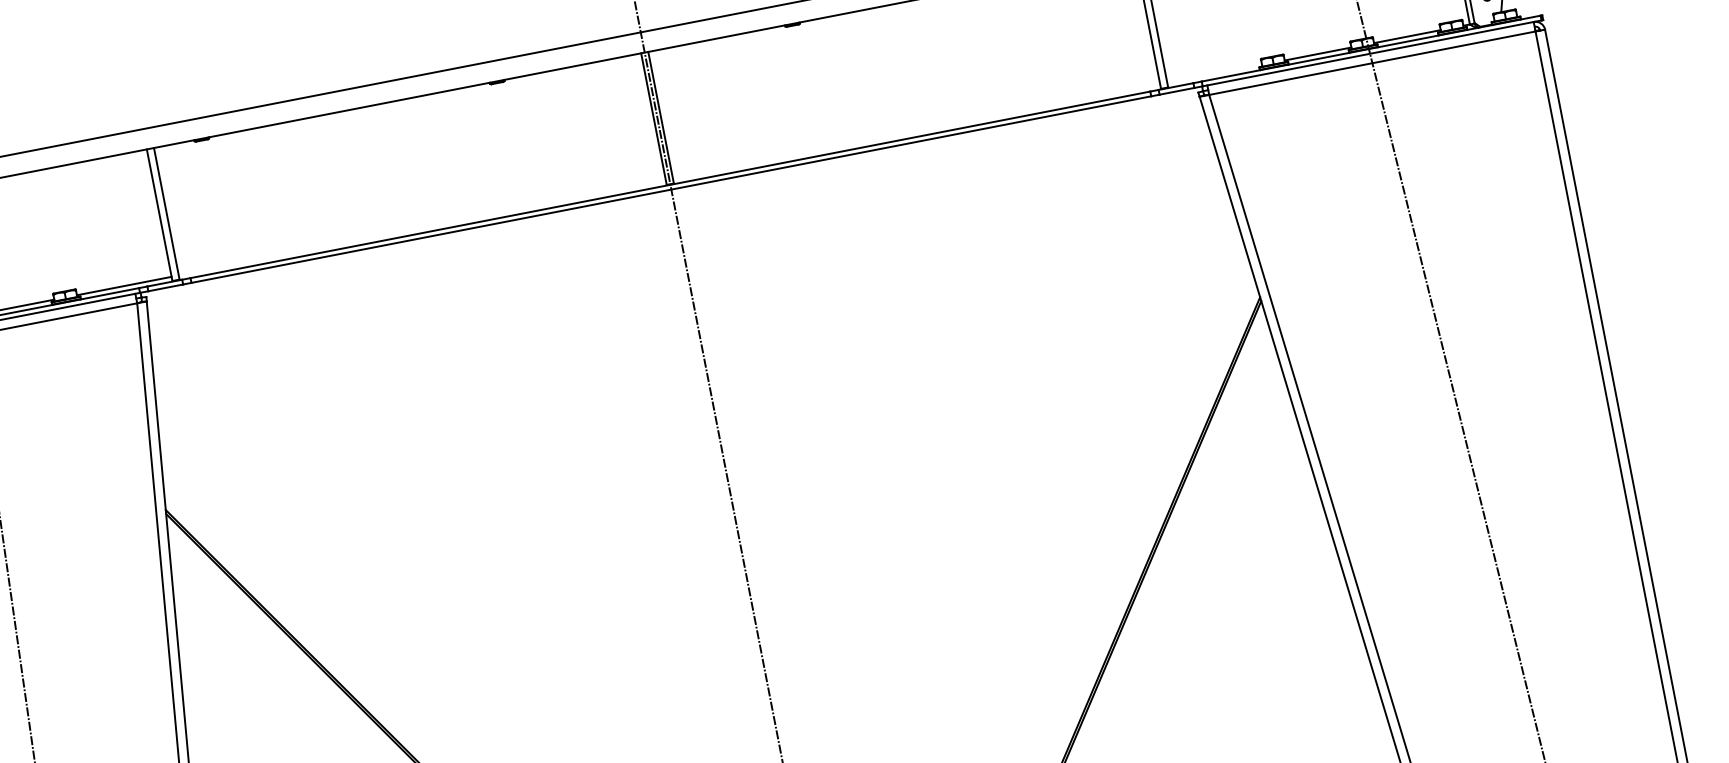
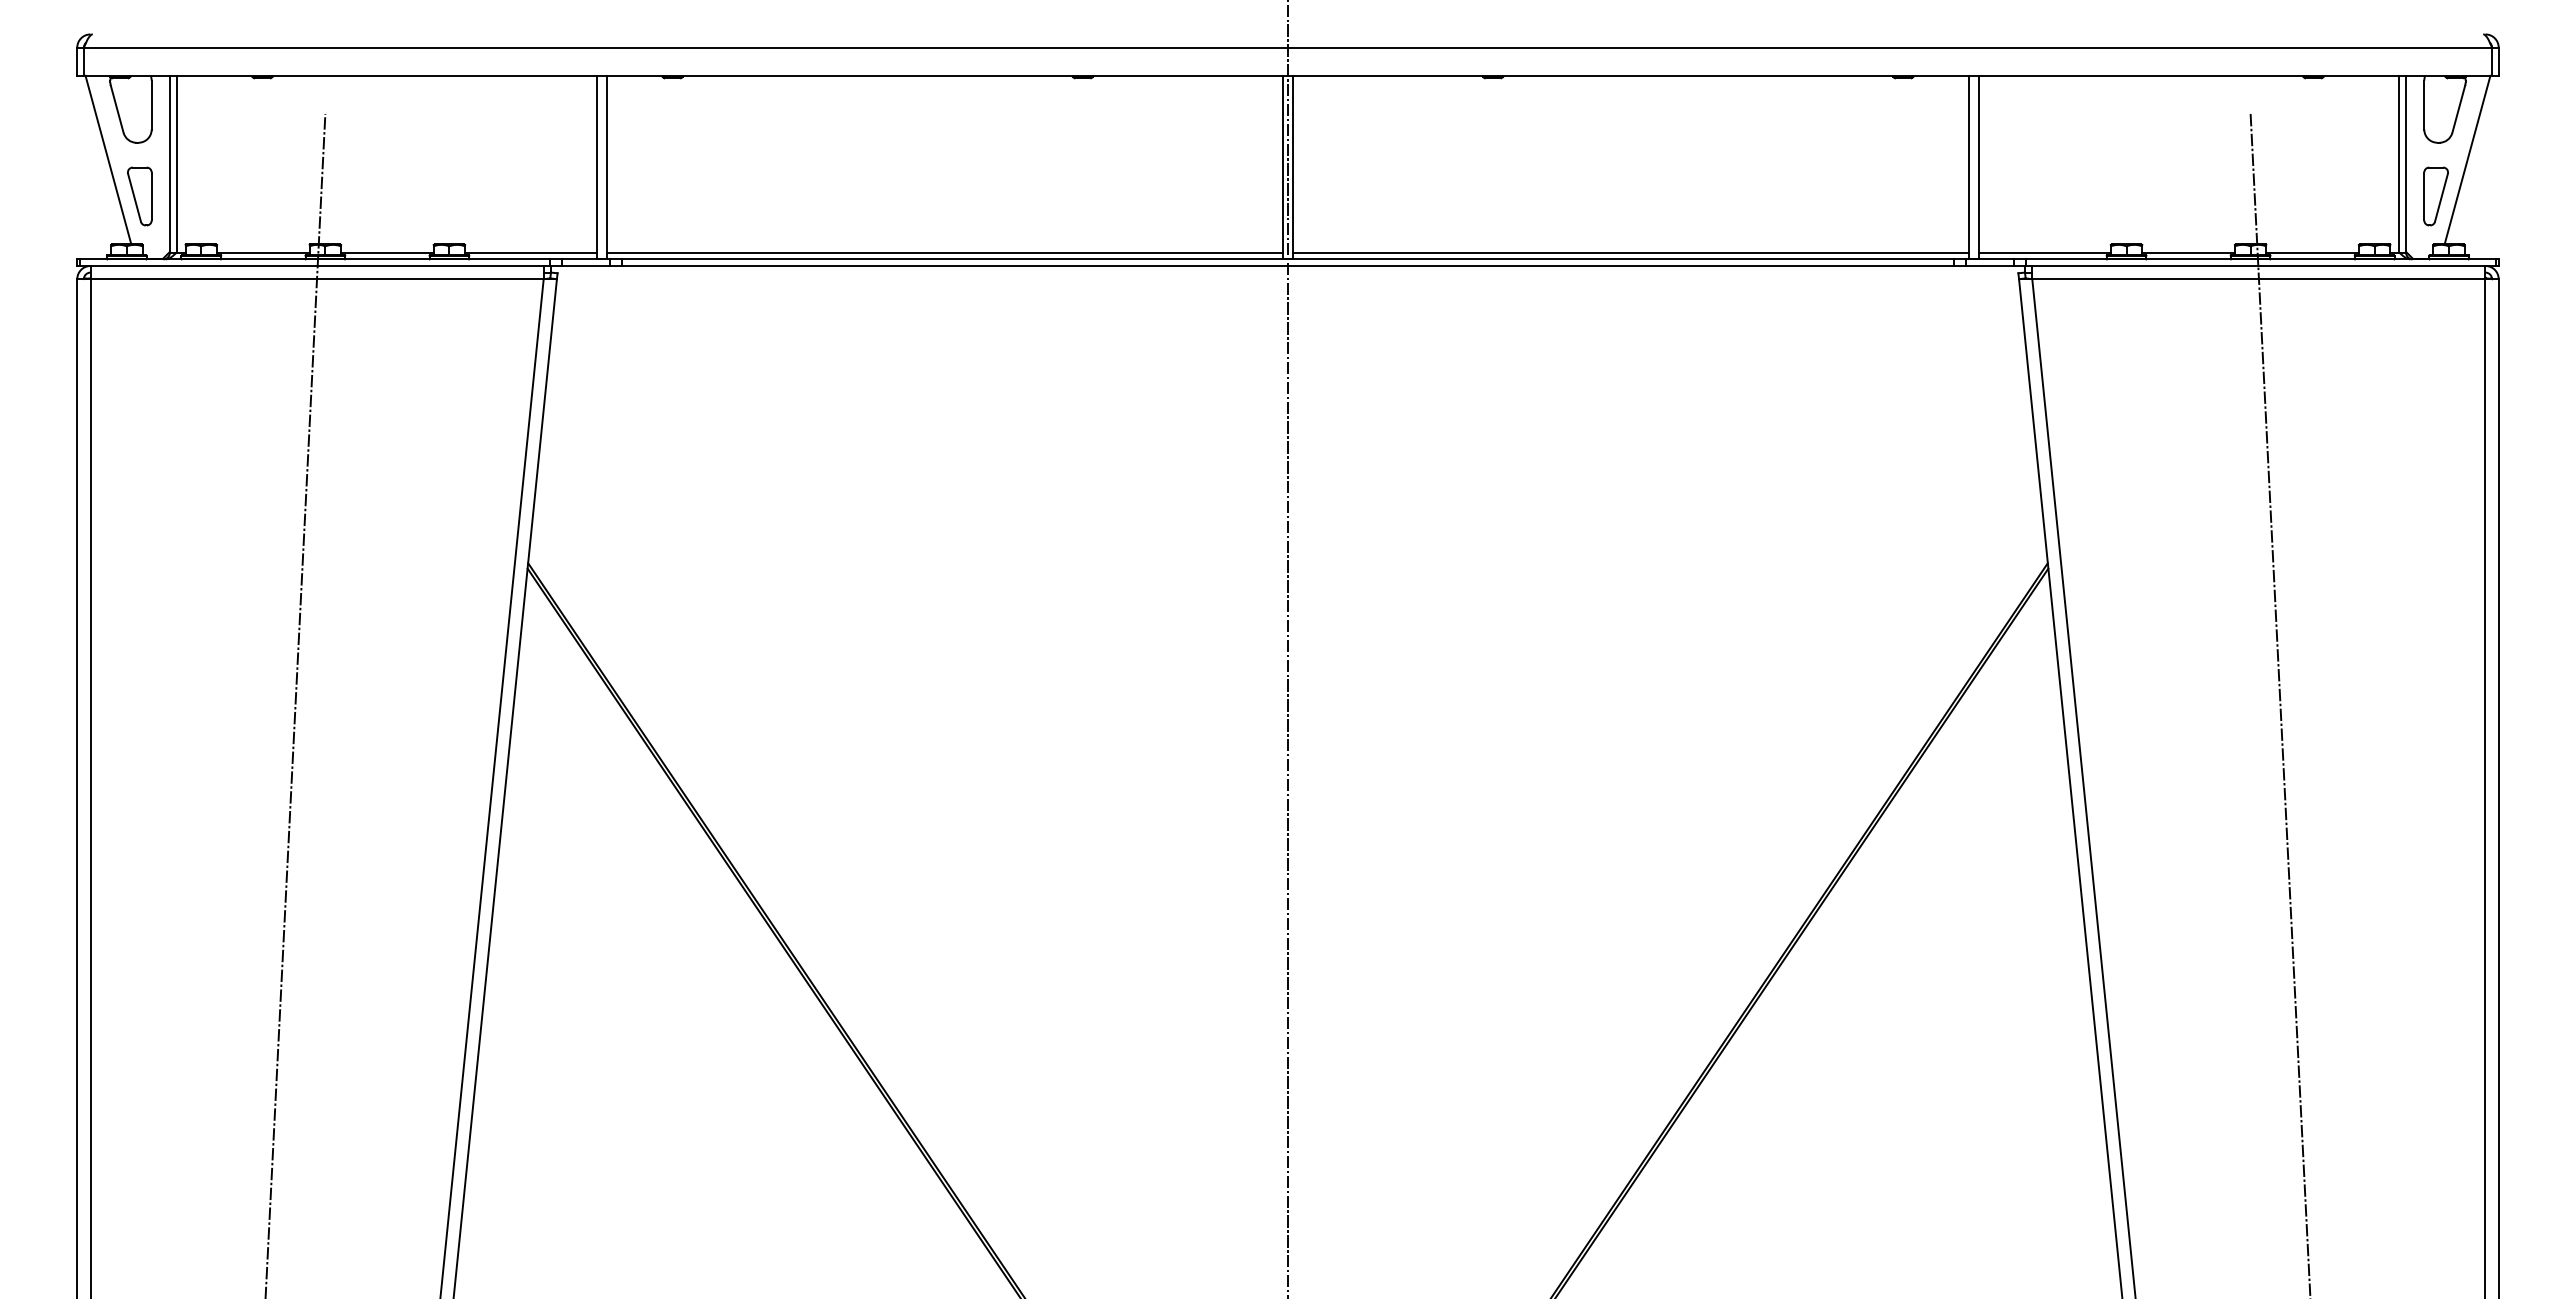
line: (1214, 74) -> (2044, 252), added
line: (916, 131) -> (1630, 252), added
line: (422, 227) -> (944, 252), added

